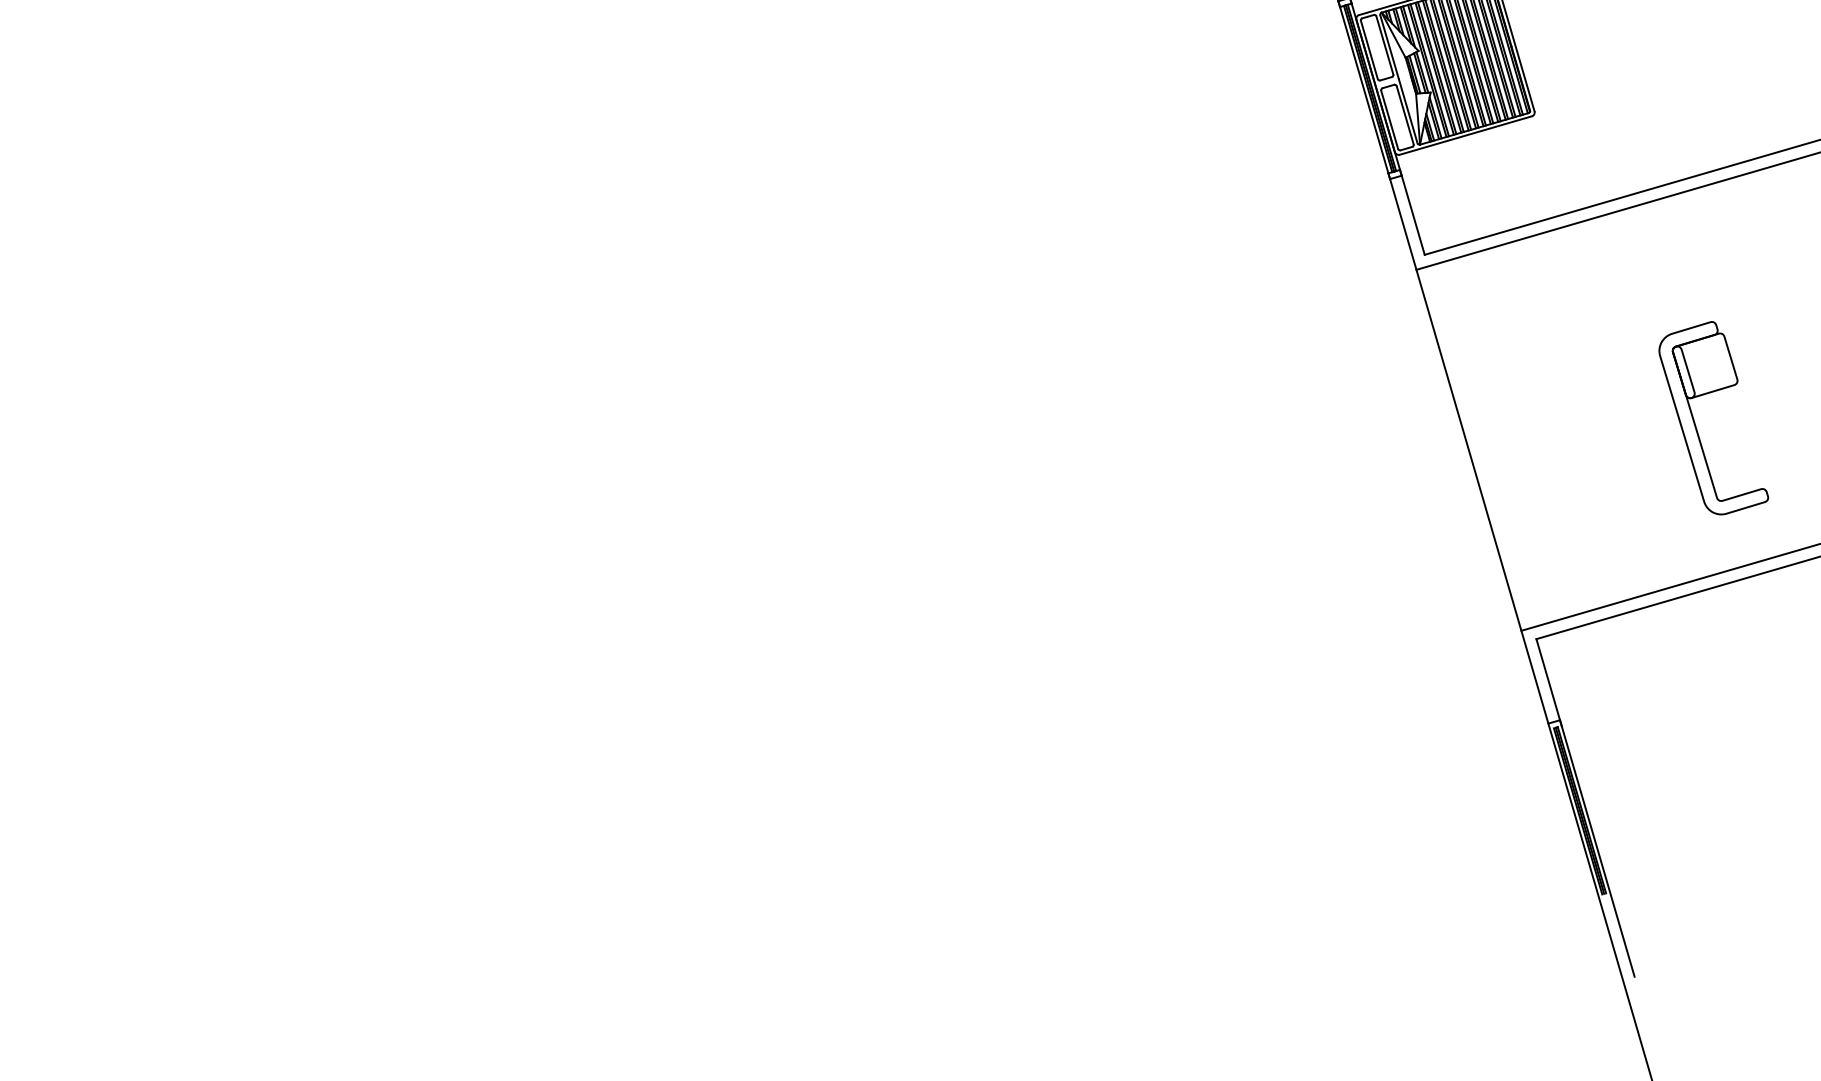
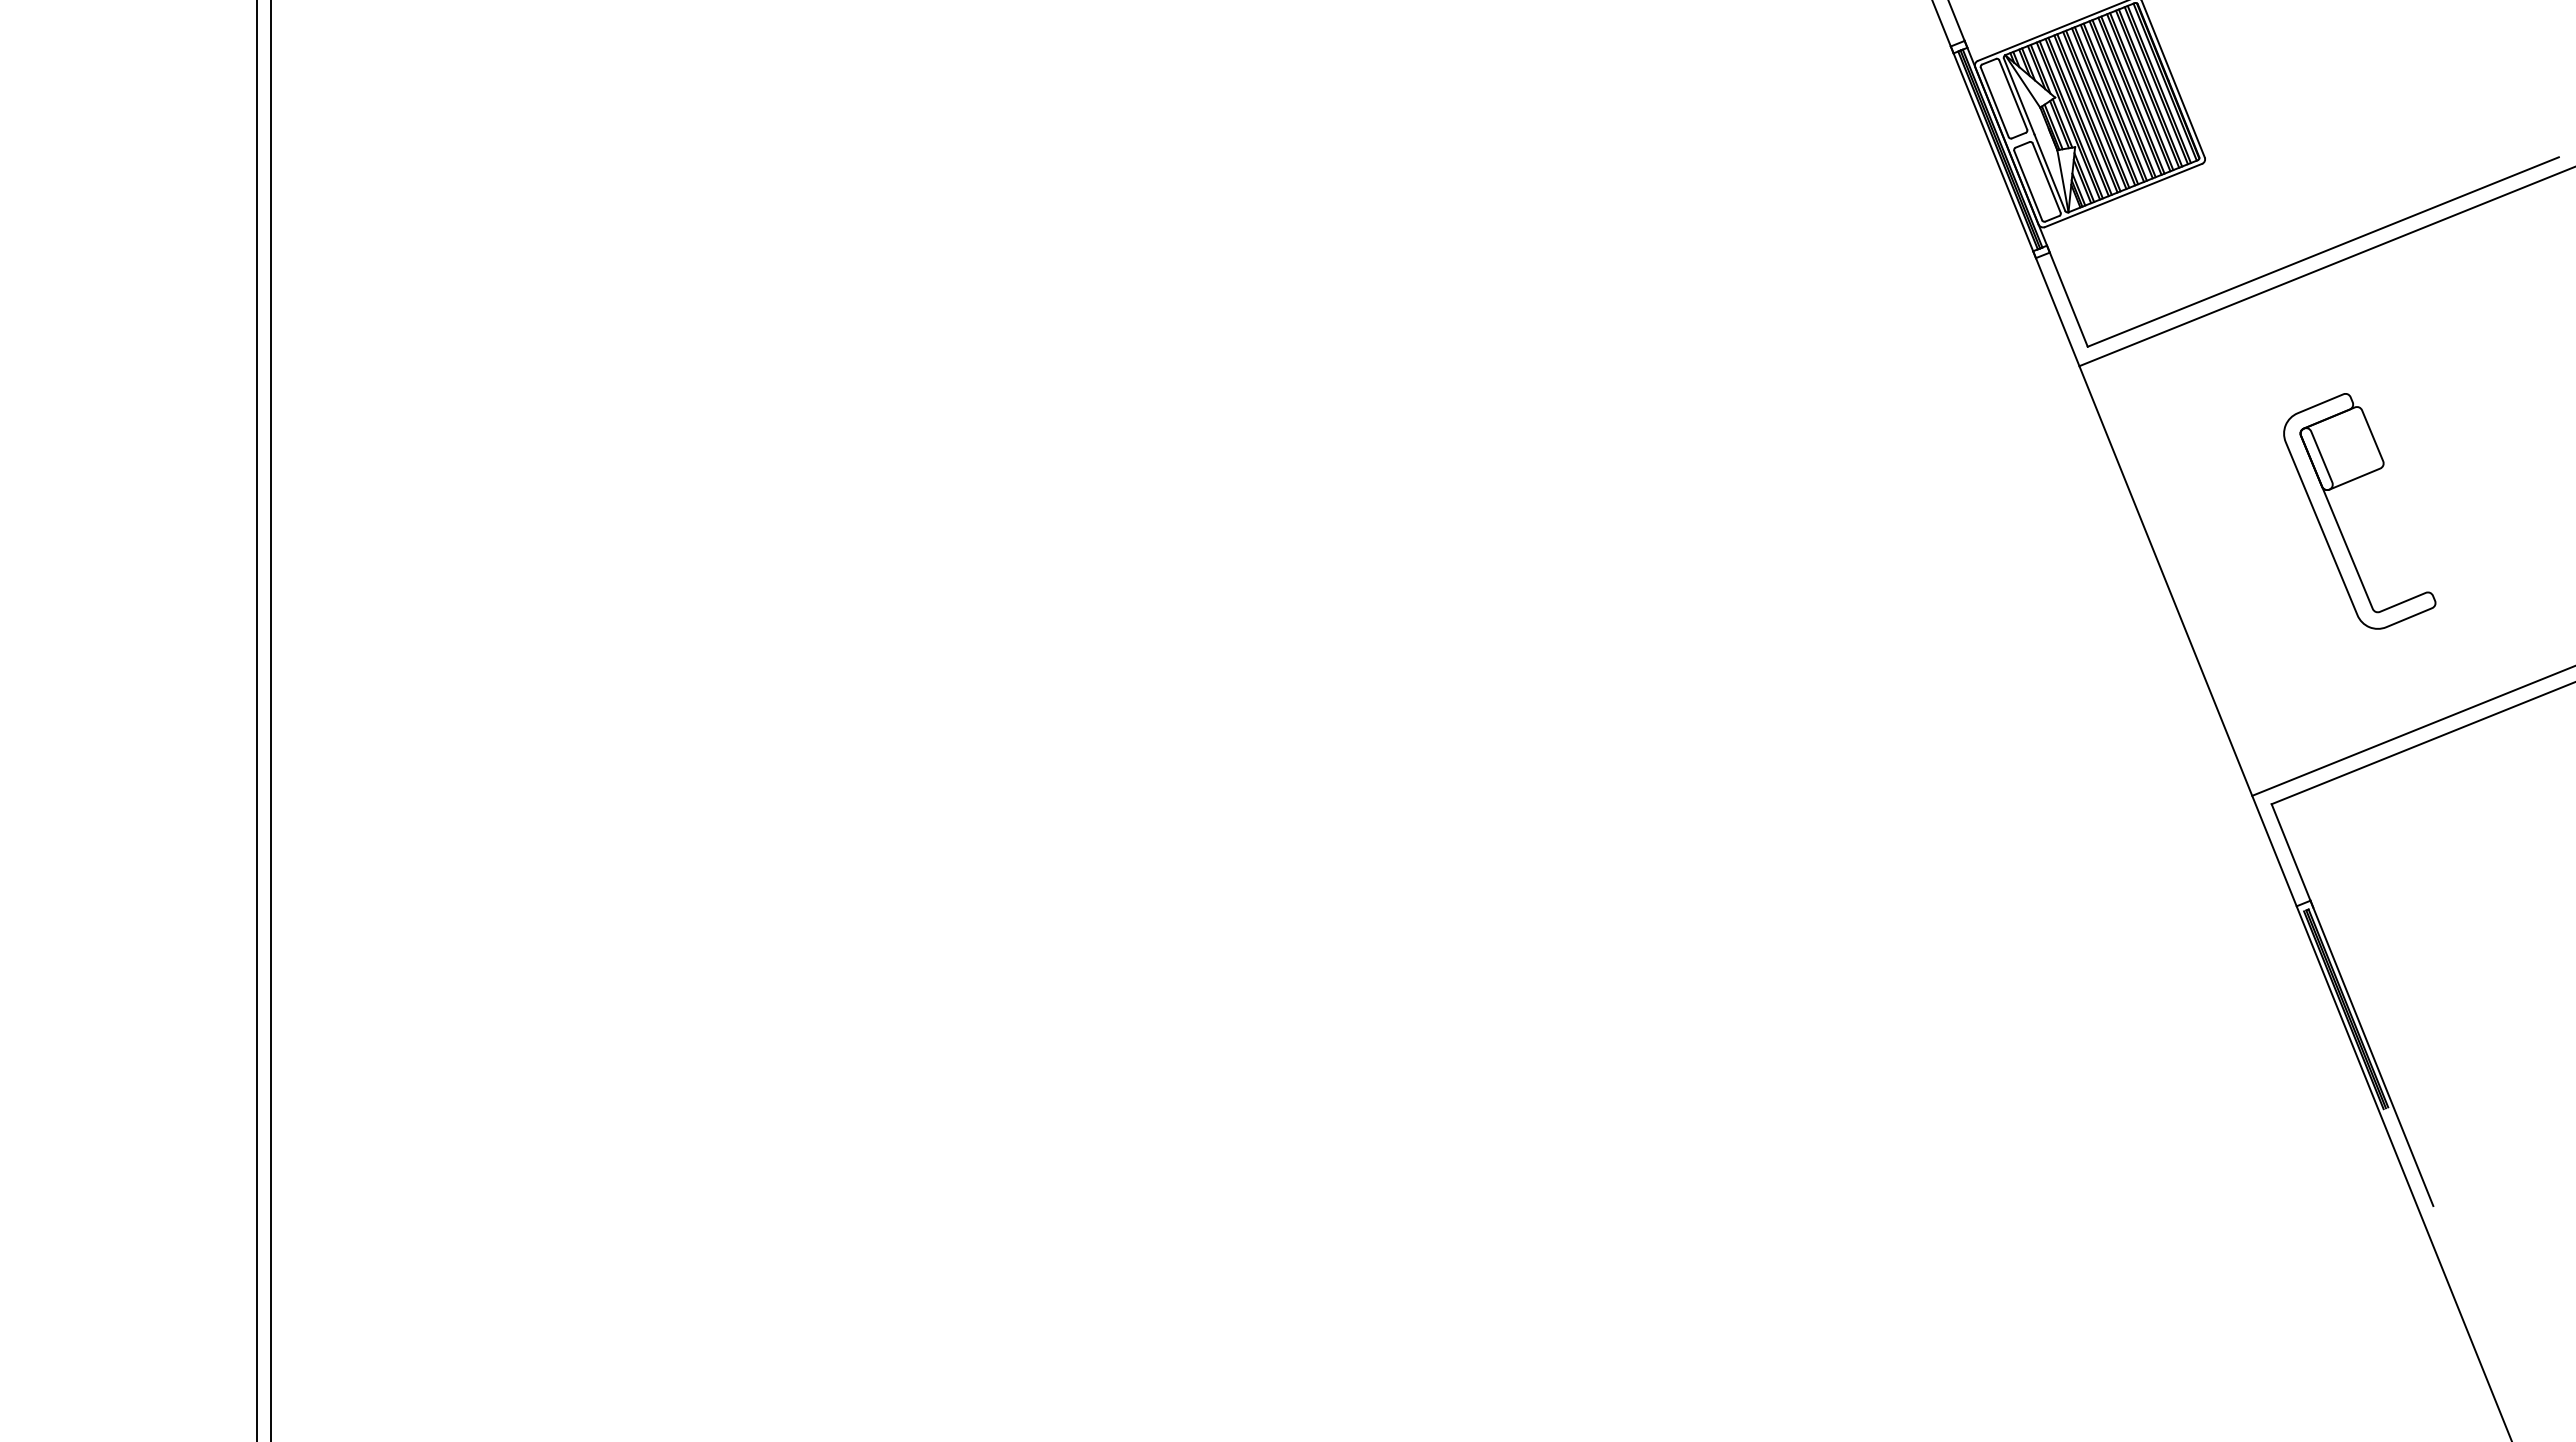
part: (1695, 423) -> (2337, 520), moved

